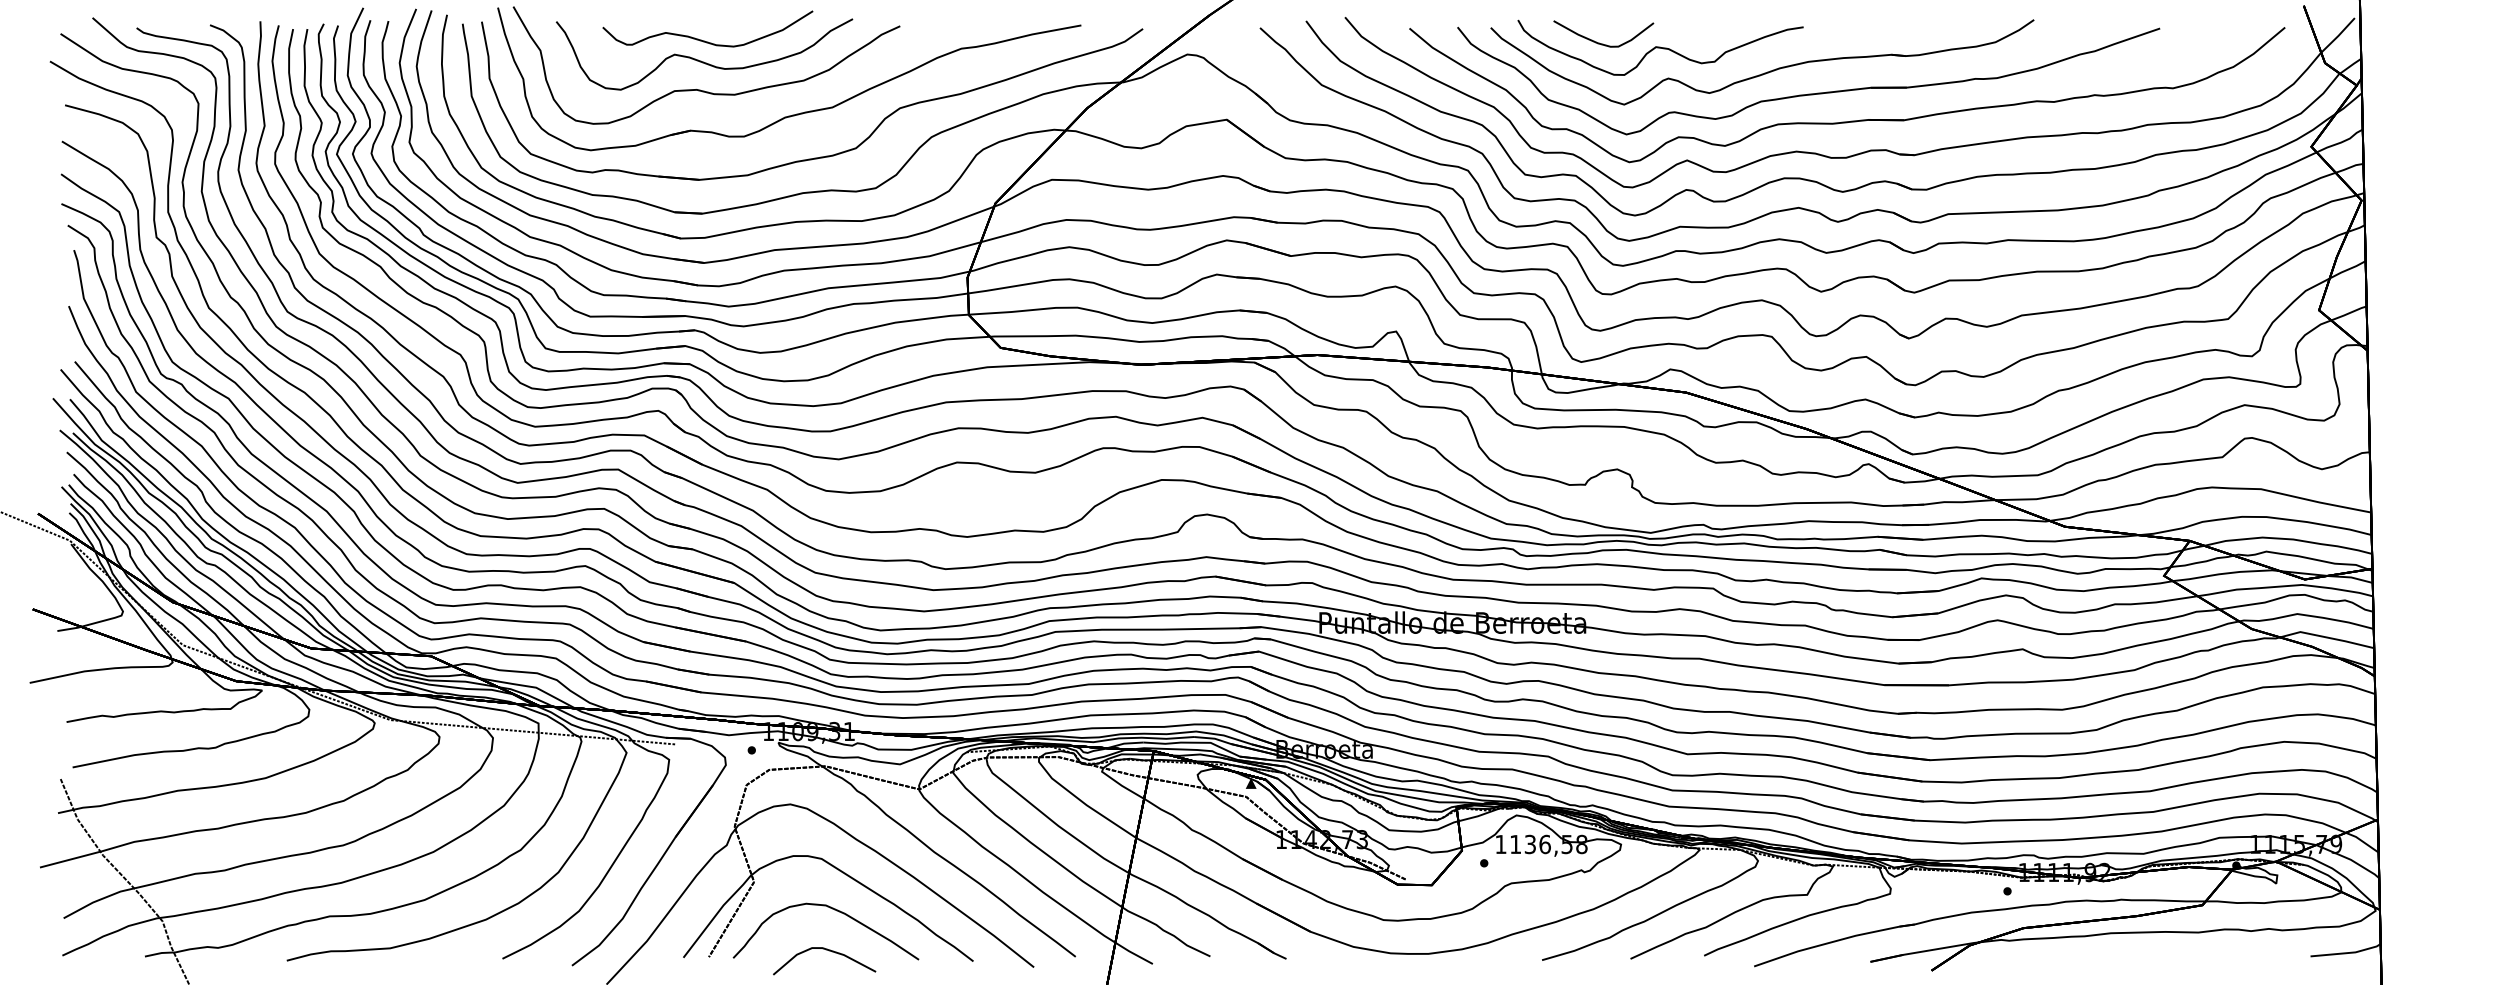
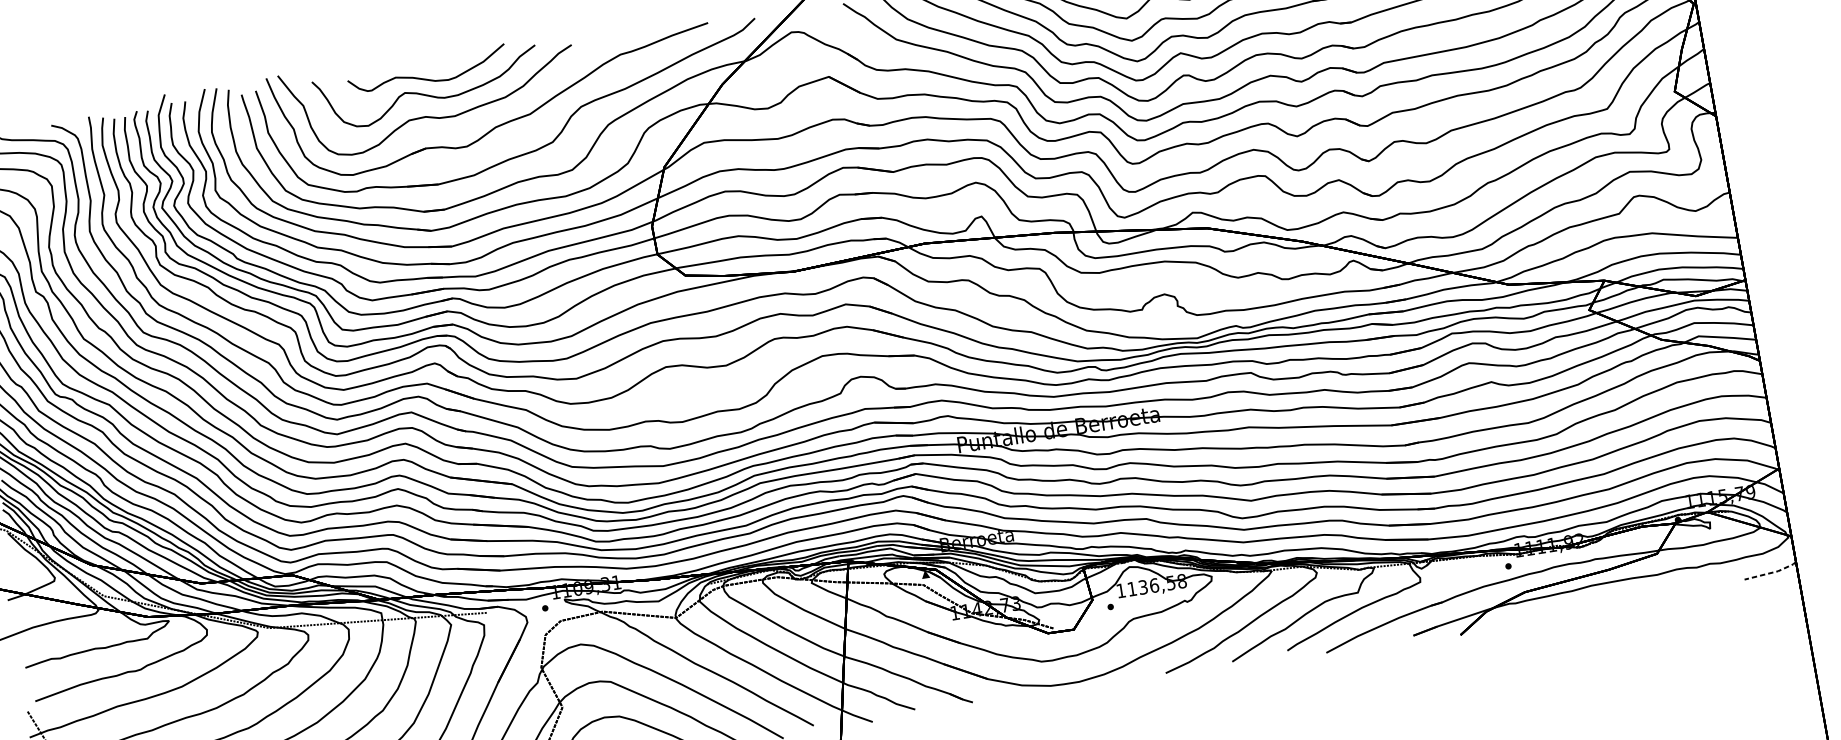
line: (2346, 953) -> (1771, 573), solid -> dashed

